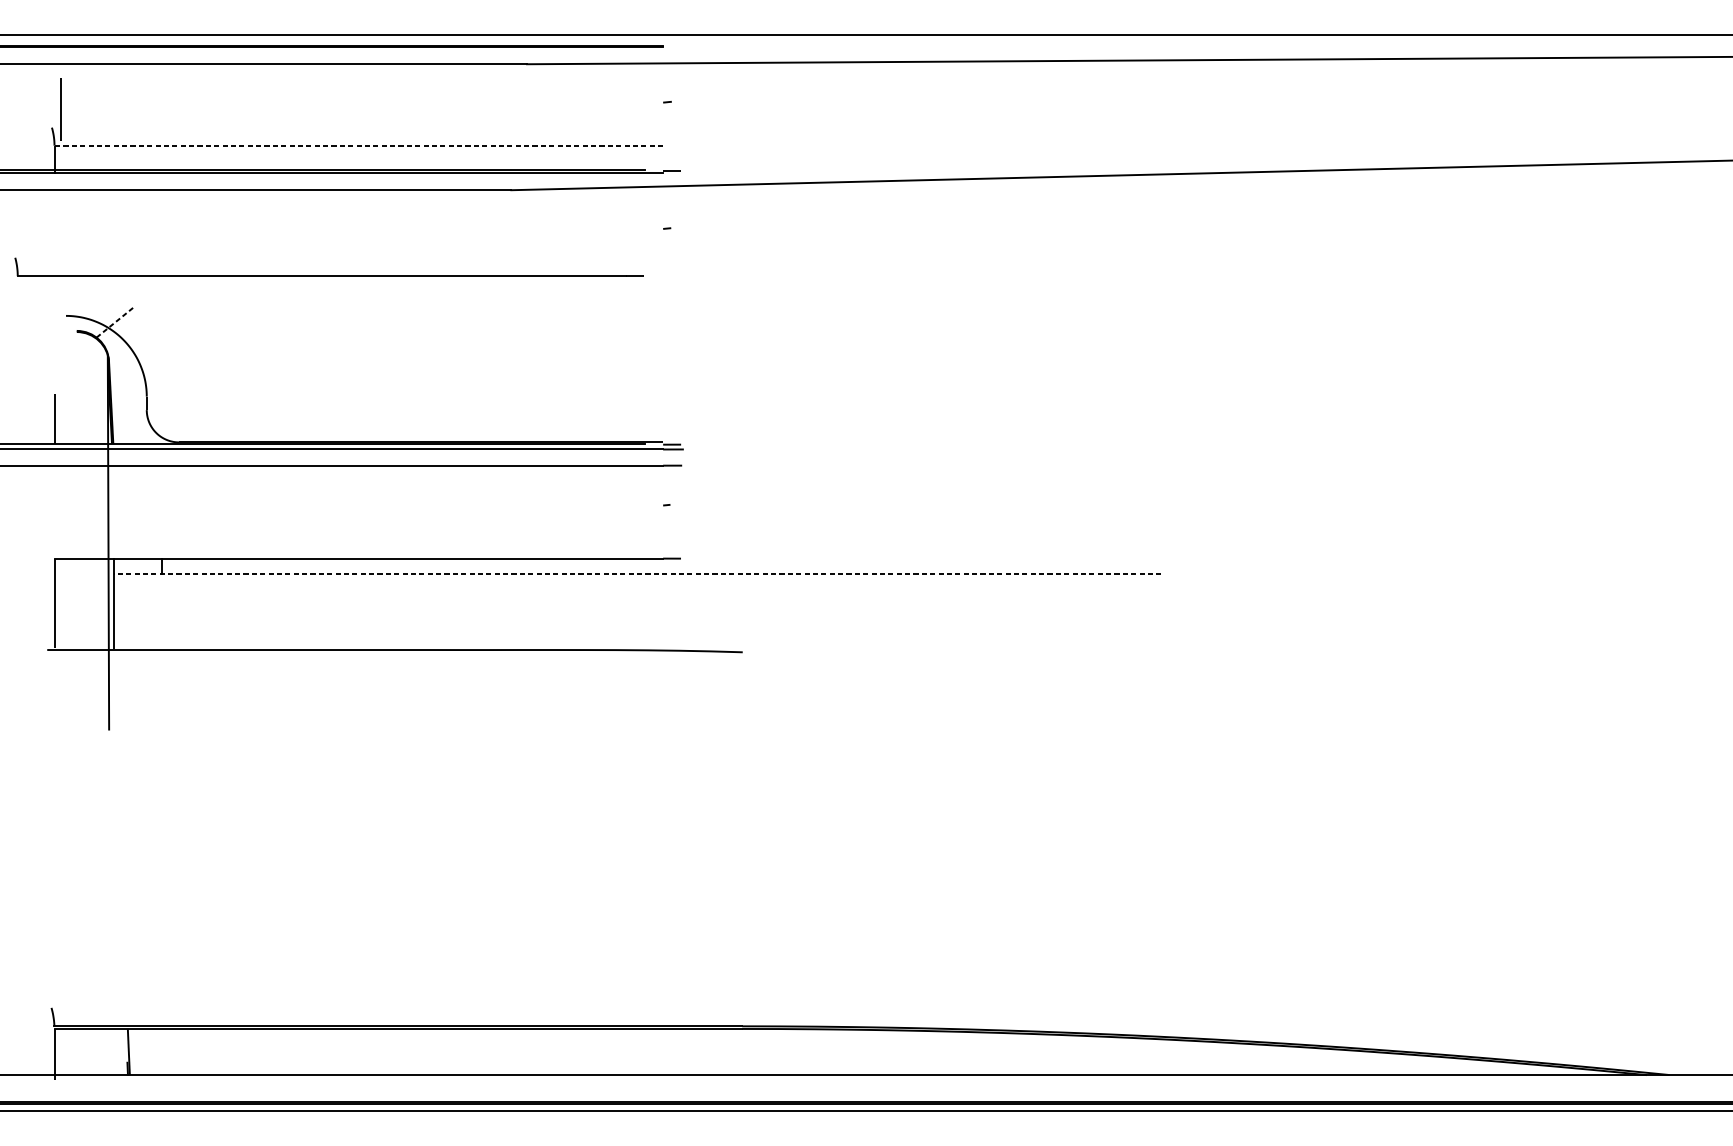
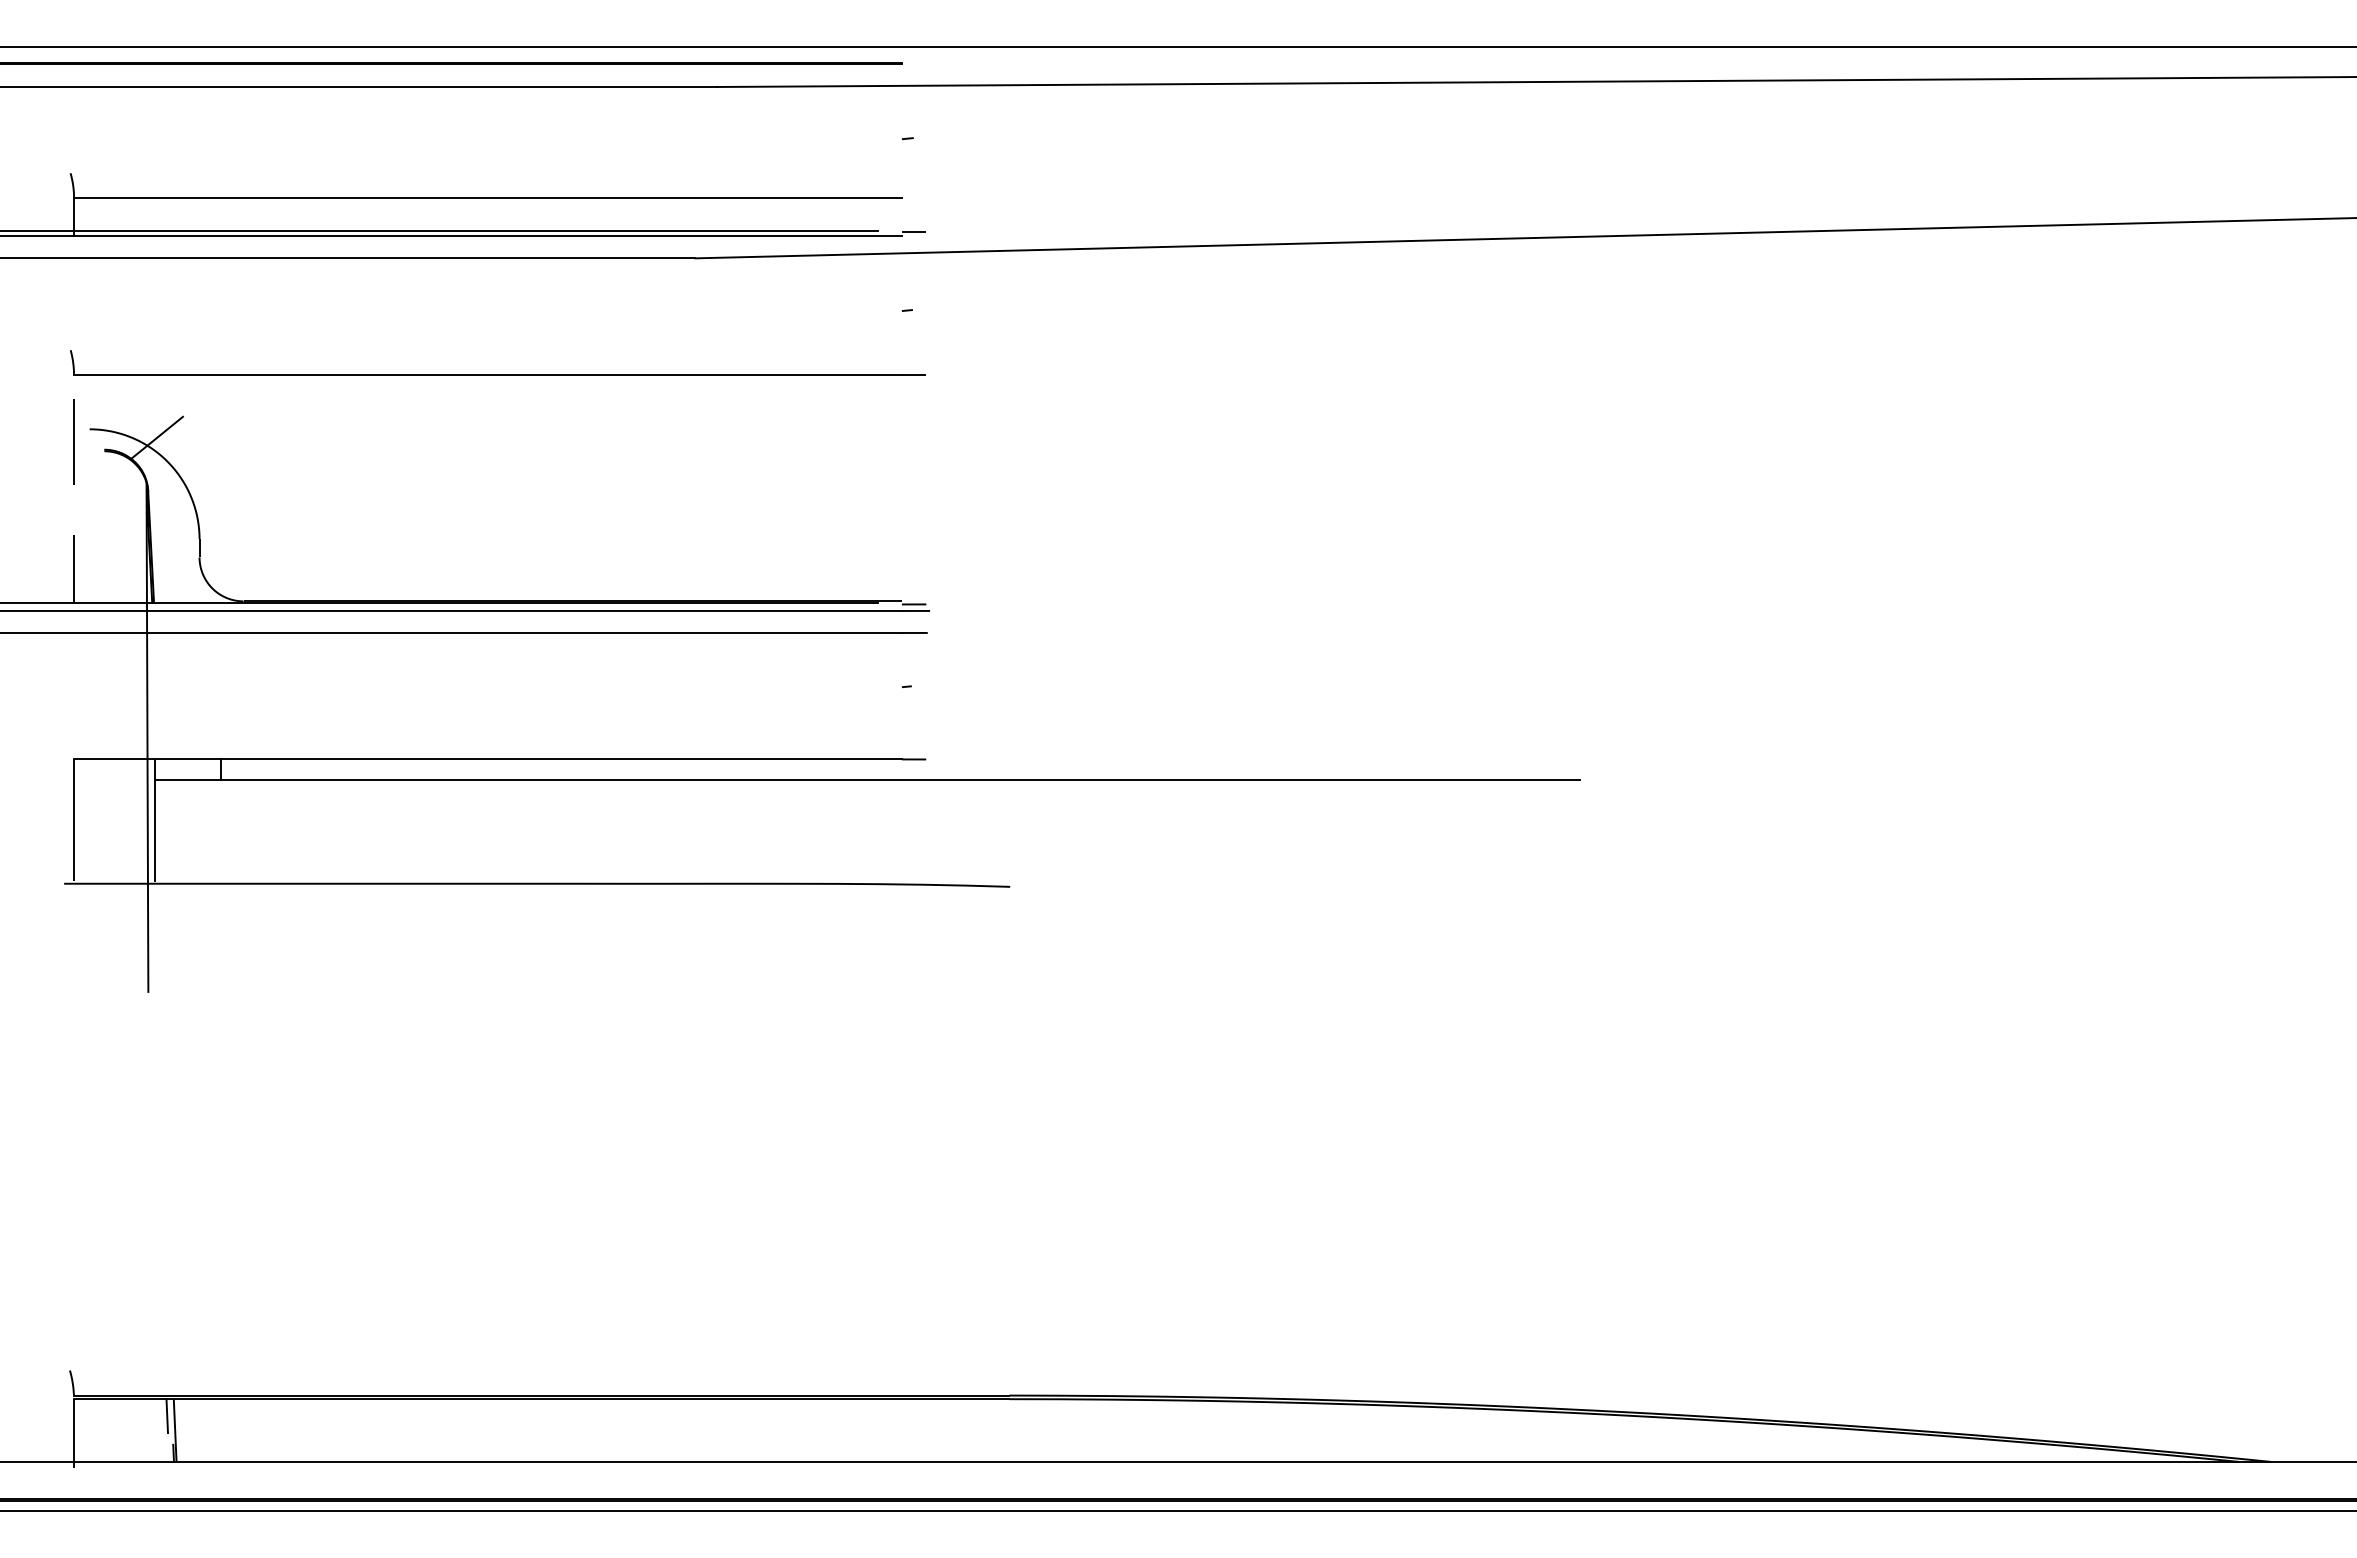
line: (60, 108) -> (73, 441), moved
line: (358, 145) -> (487, 197), dashed -> solid
part: (329, 275) -> (497, 374), moved
line: (115, 321) -> (157, 437), dashed -> solid
line: (637, 574) -> (866, 780), dashed -> solid
line: (122, 1041) -> (166, 1416), added

